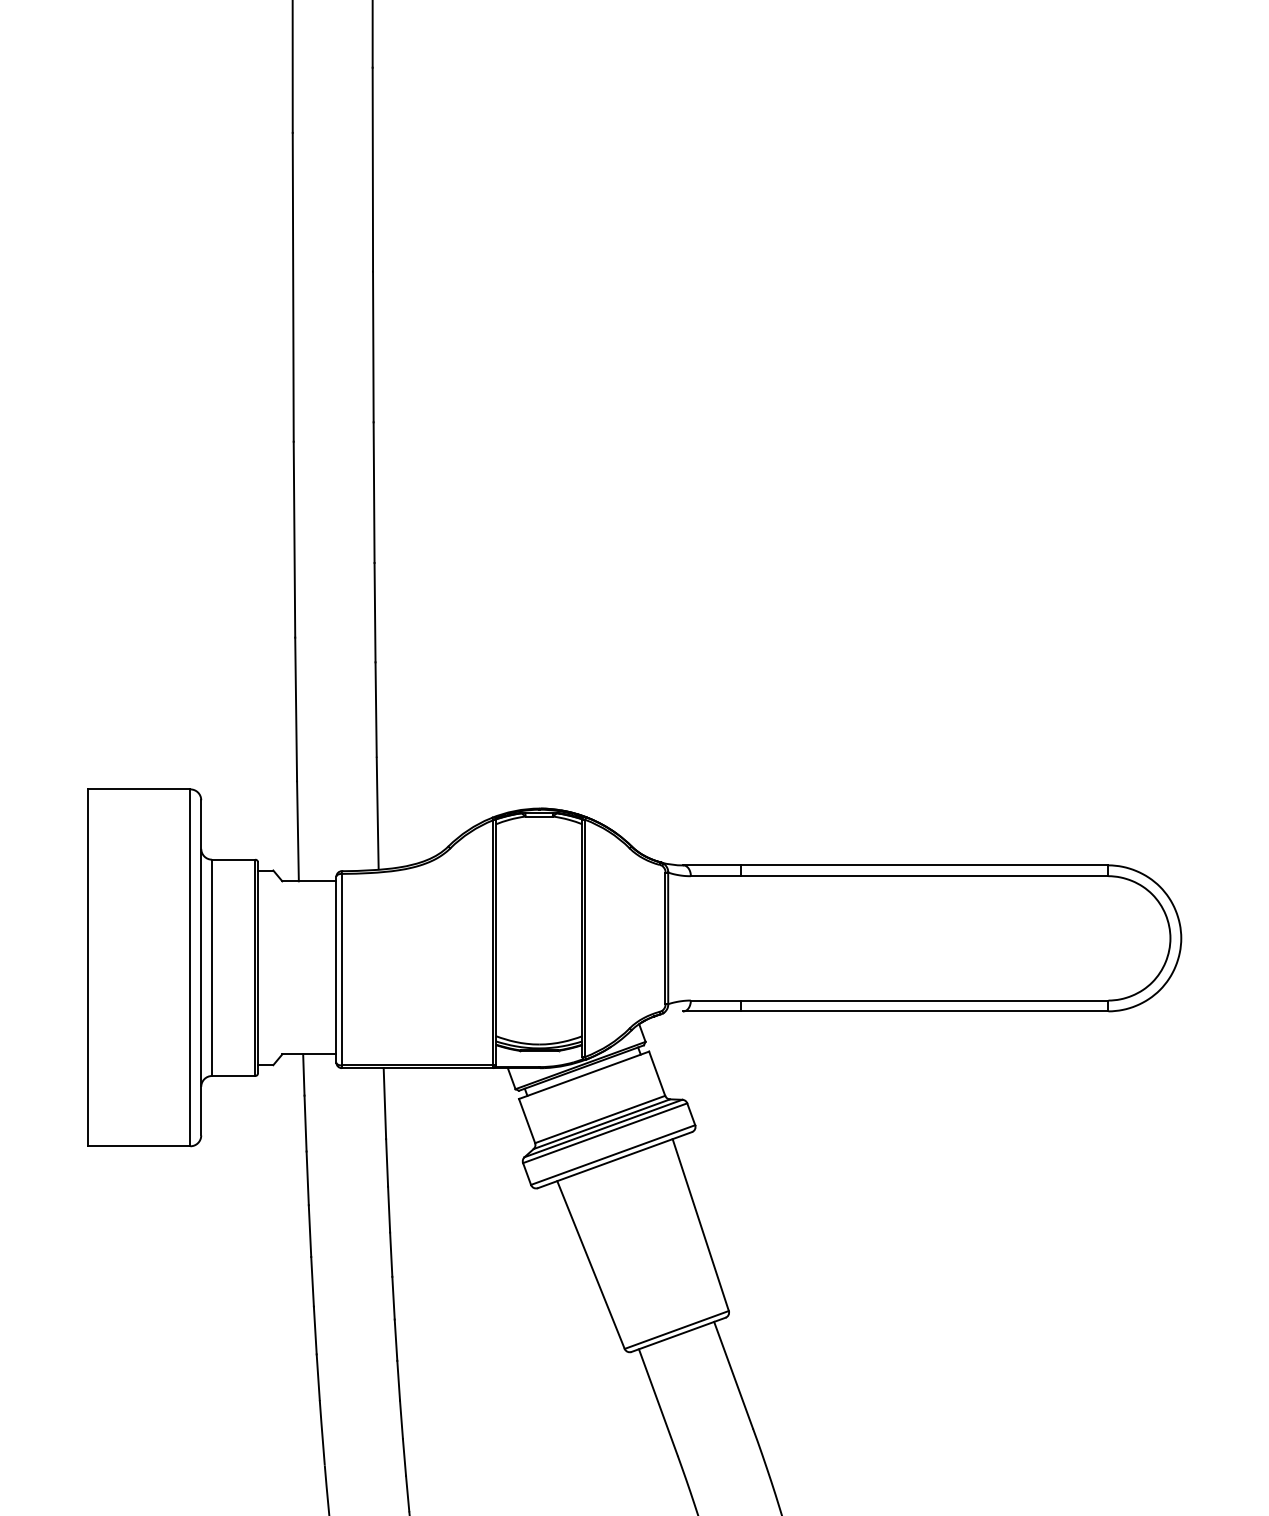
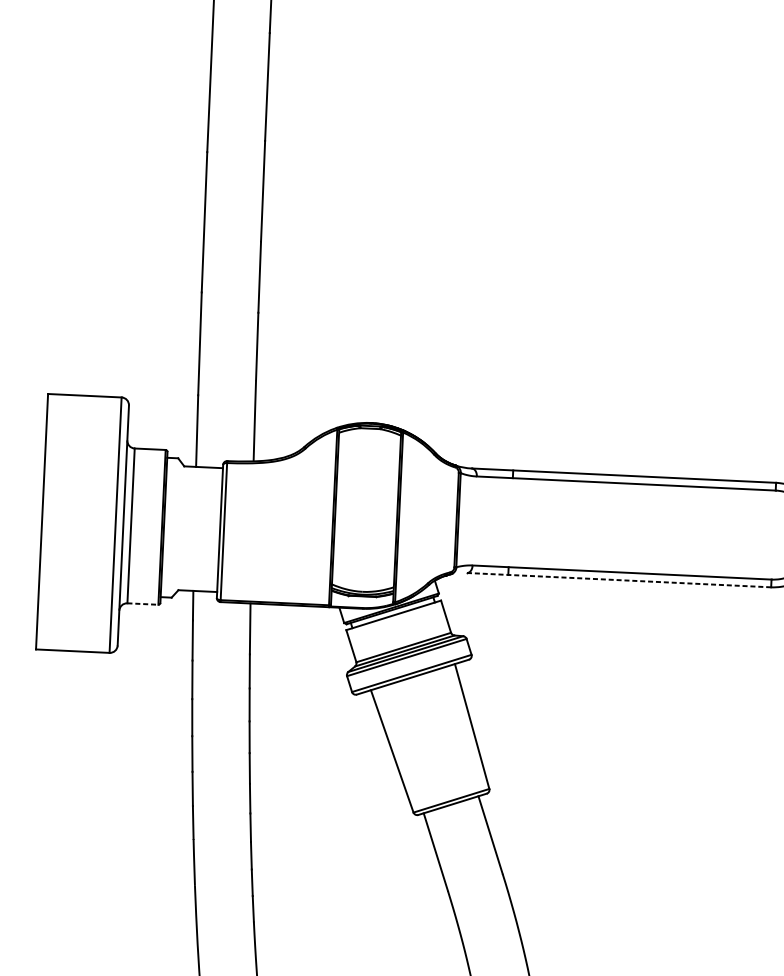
line: (895, 1011) -> (618, 580), solid -> dashed
line: (233, 1076) -> (142, 604), solid -> dashed

